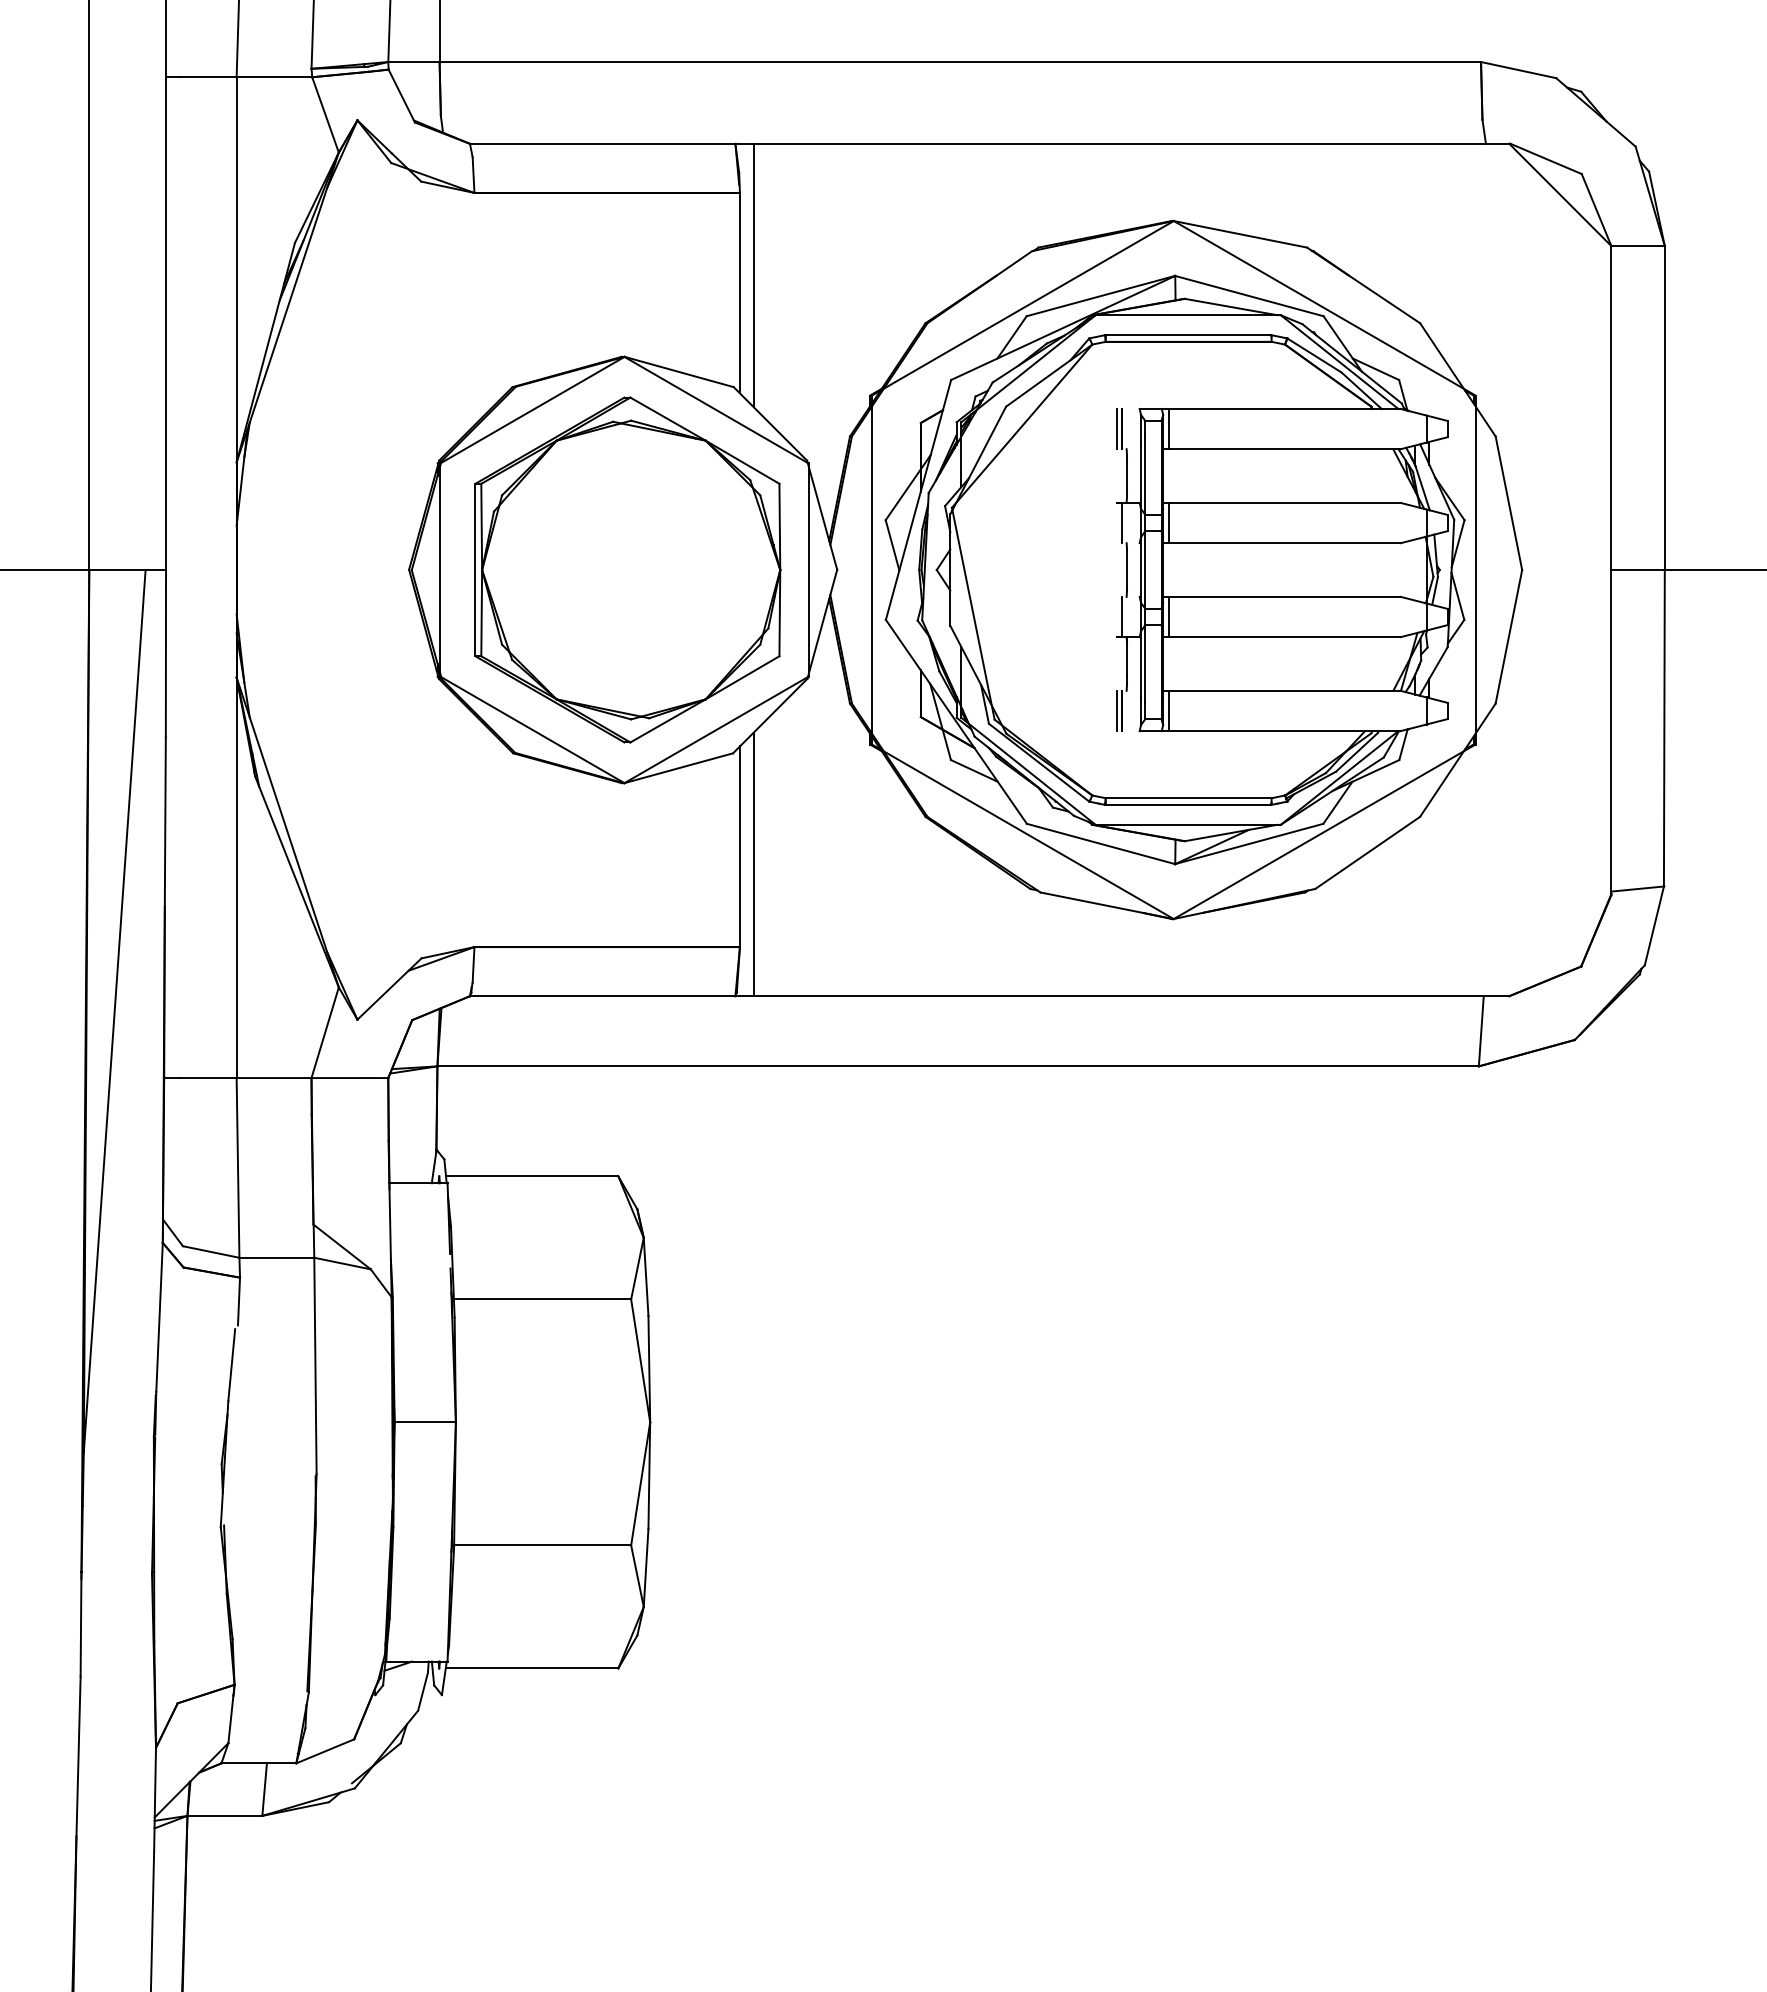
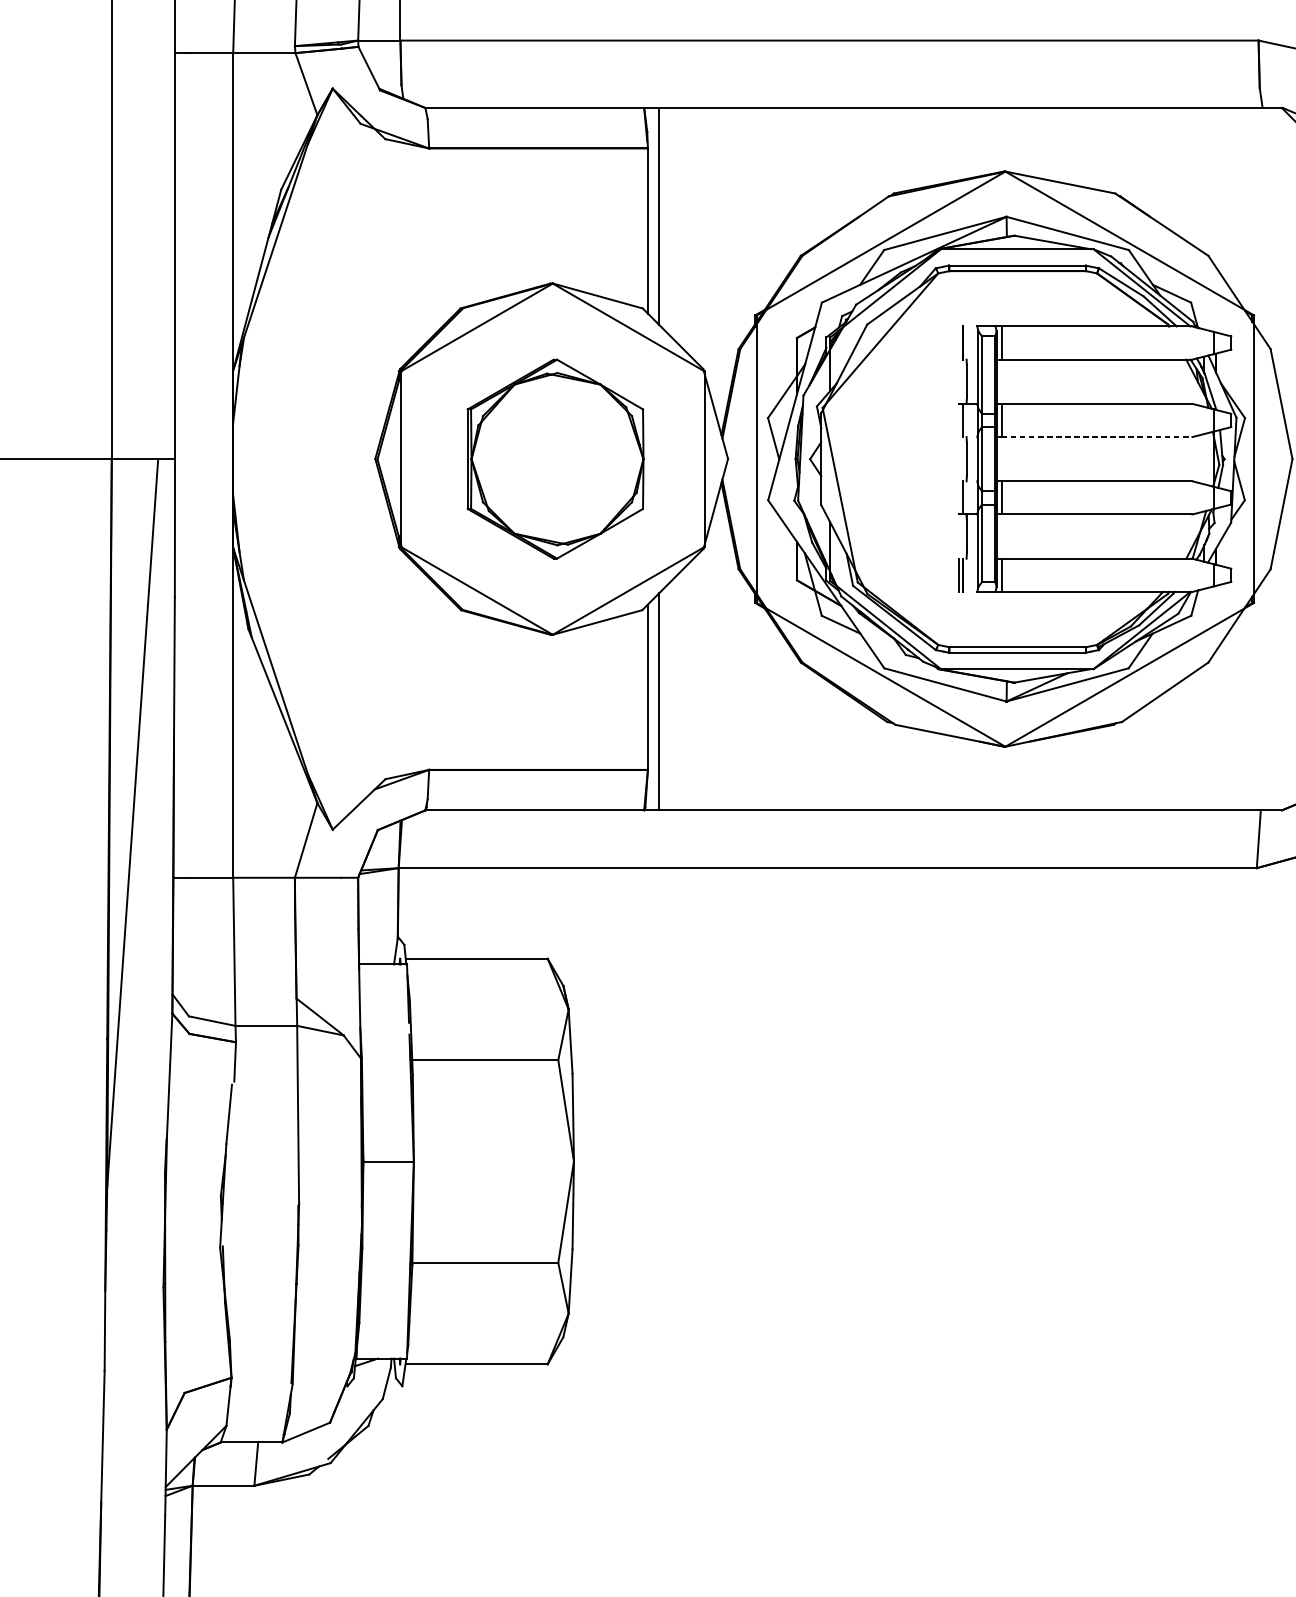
line: (1117, 428) -> (959, 342), removed
line: (1284, 543) -> (1096, 437), solid -> dashed
part: (627, 569) -> (555, 458), size x0.7

